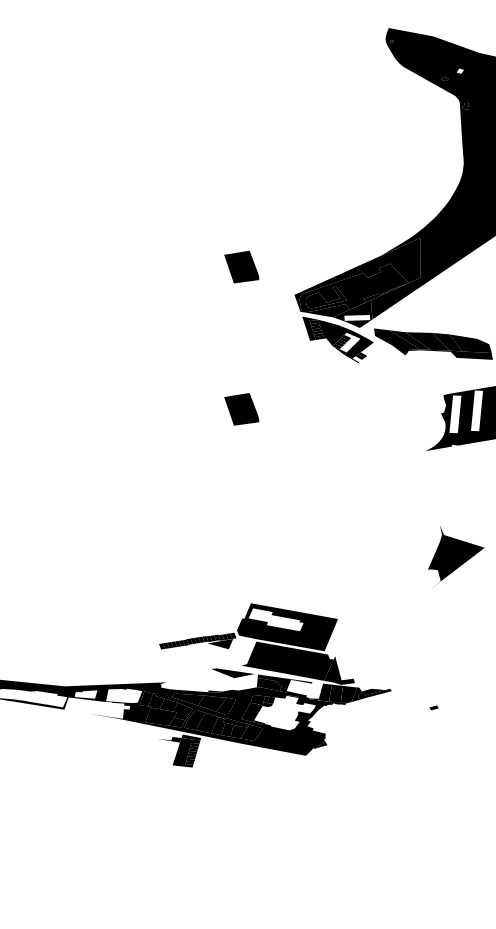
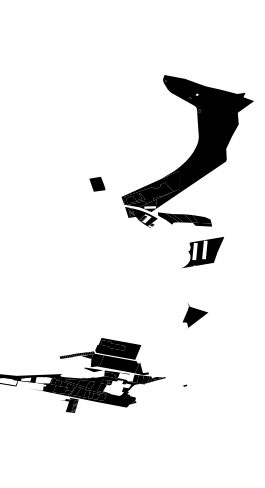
part: (242, 407) -> (97, 248), removed
fill: (274, 619) -> (112, 345), added
fill: (242, 652) -> (97, 360), added

